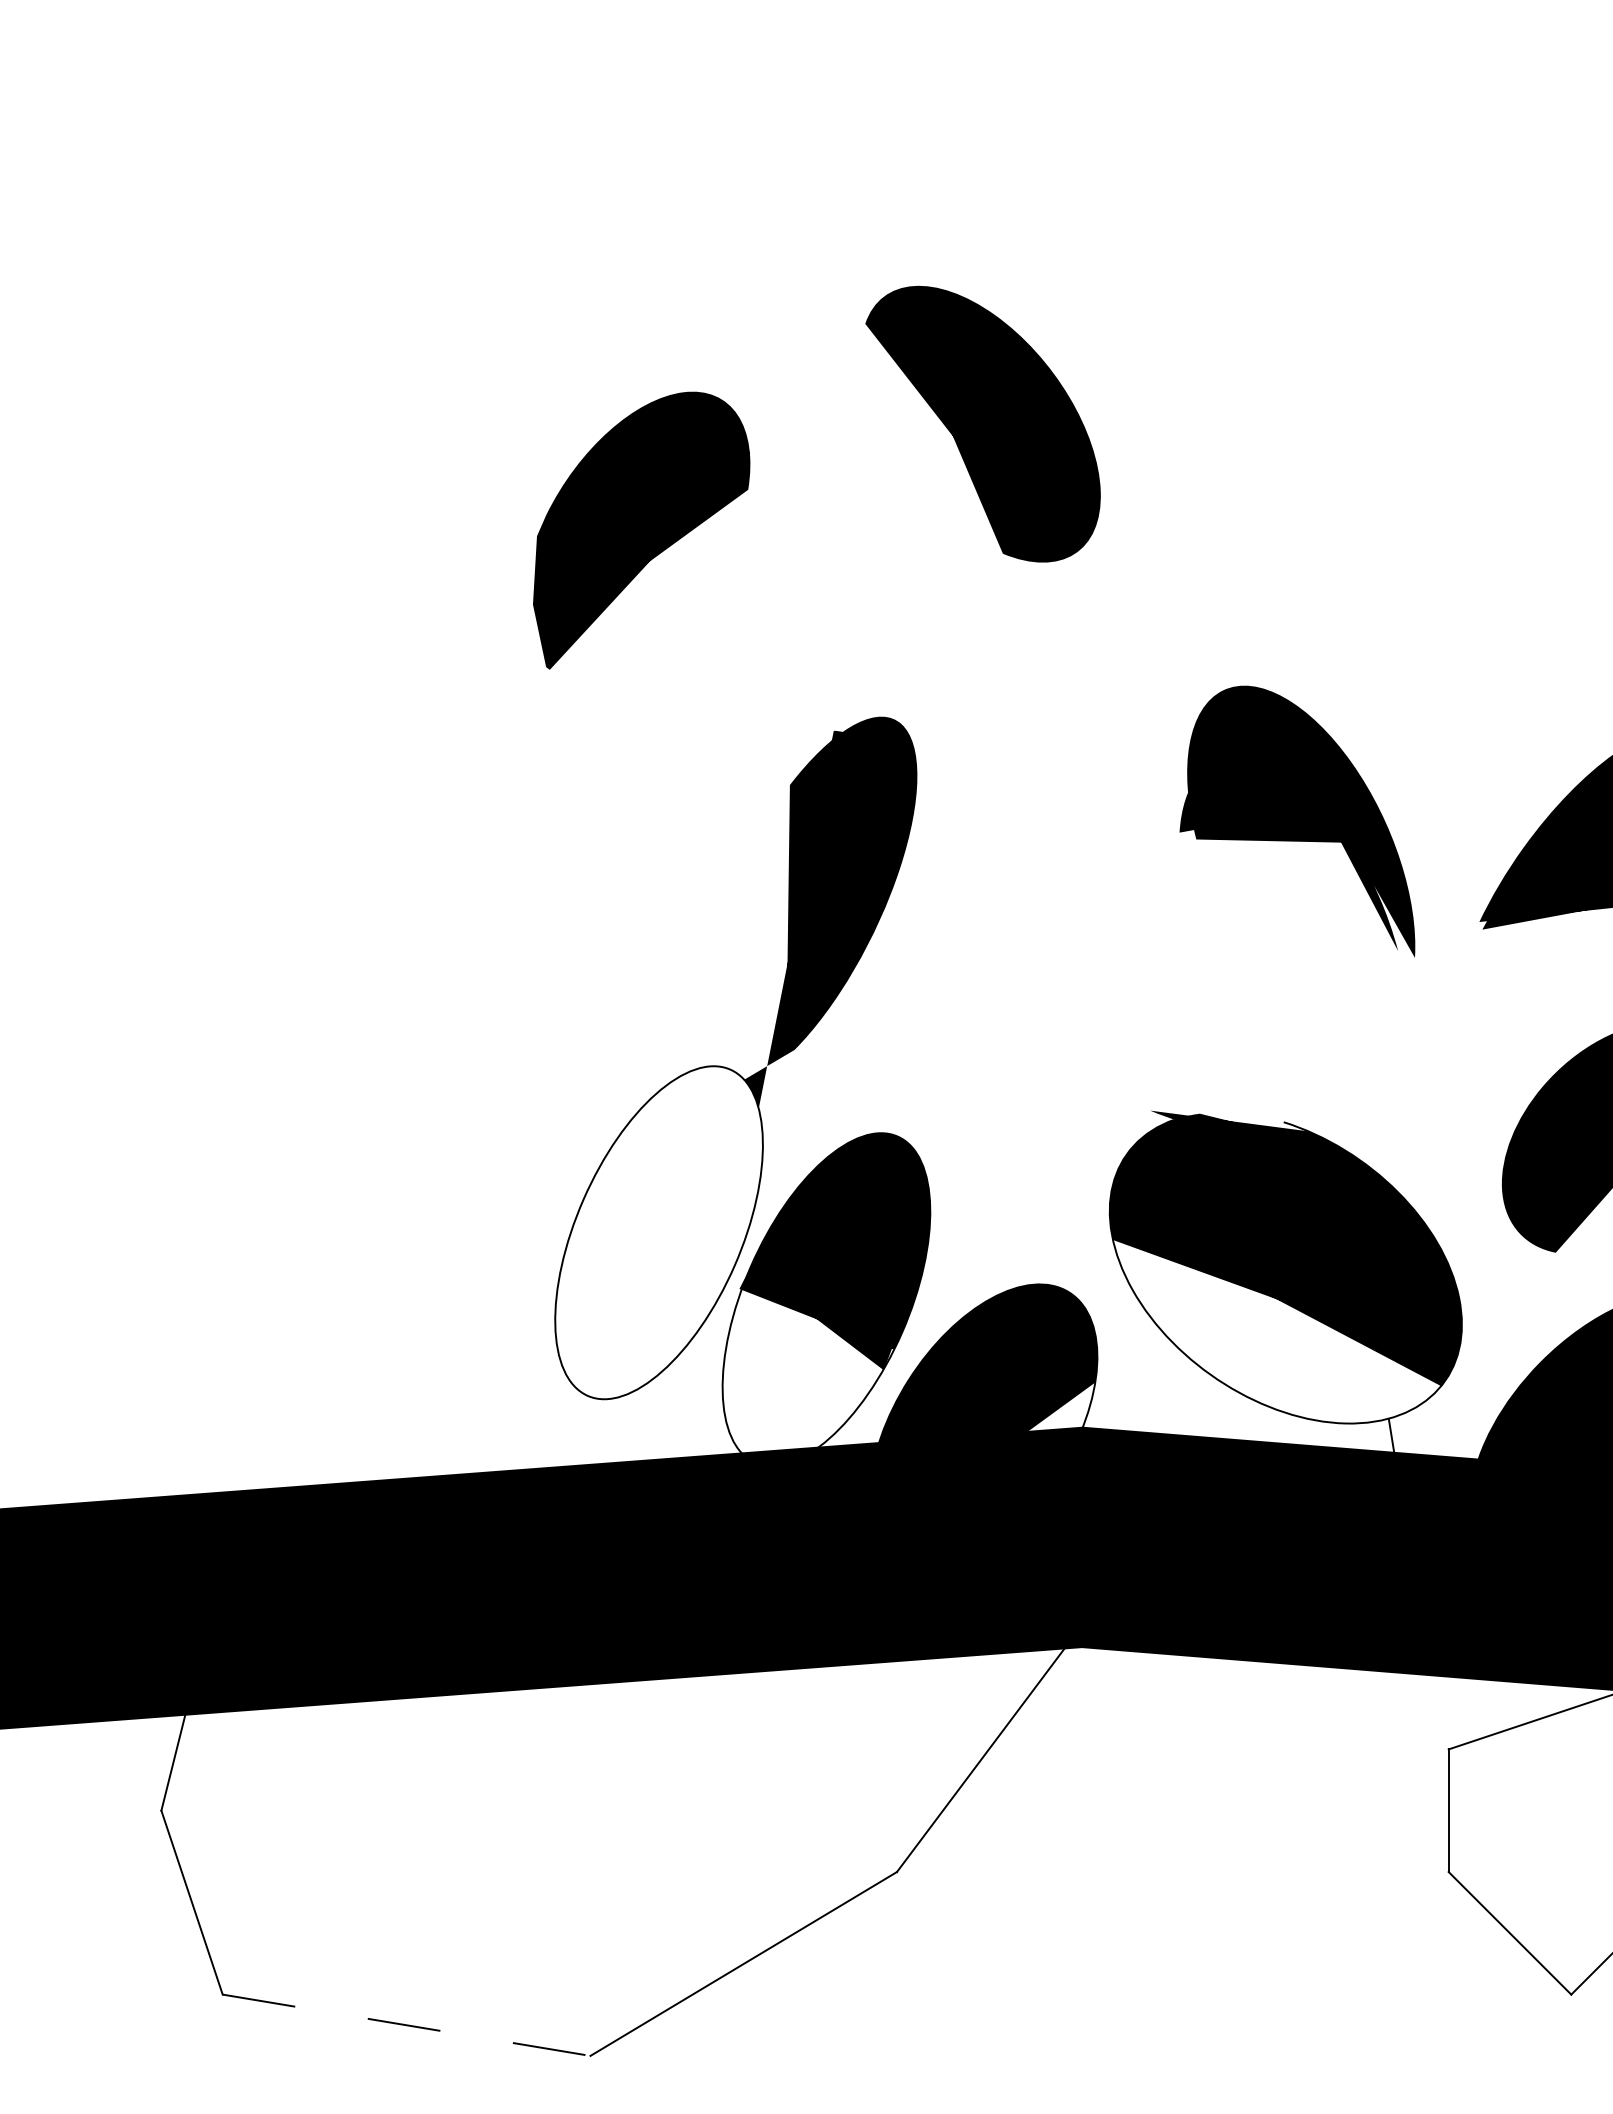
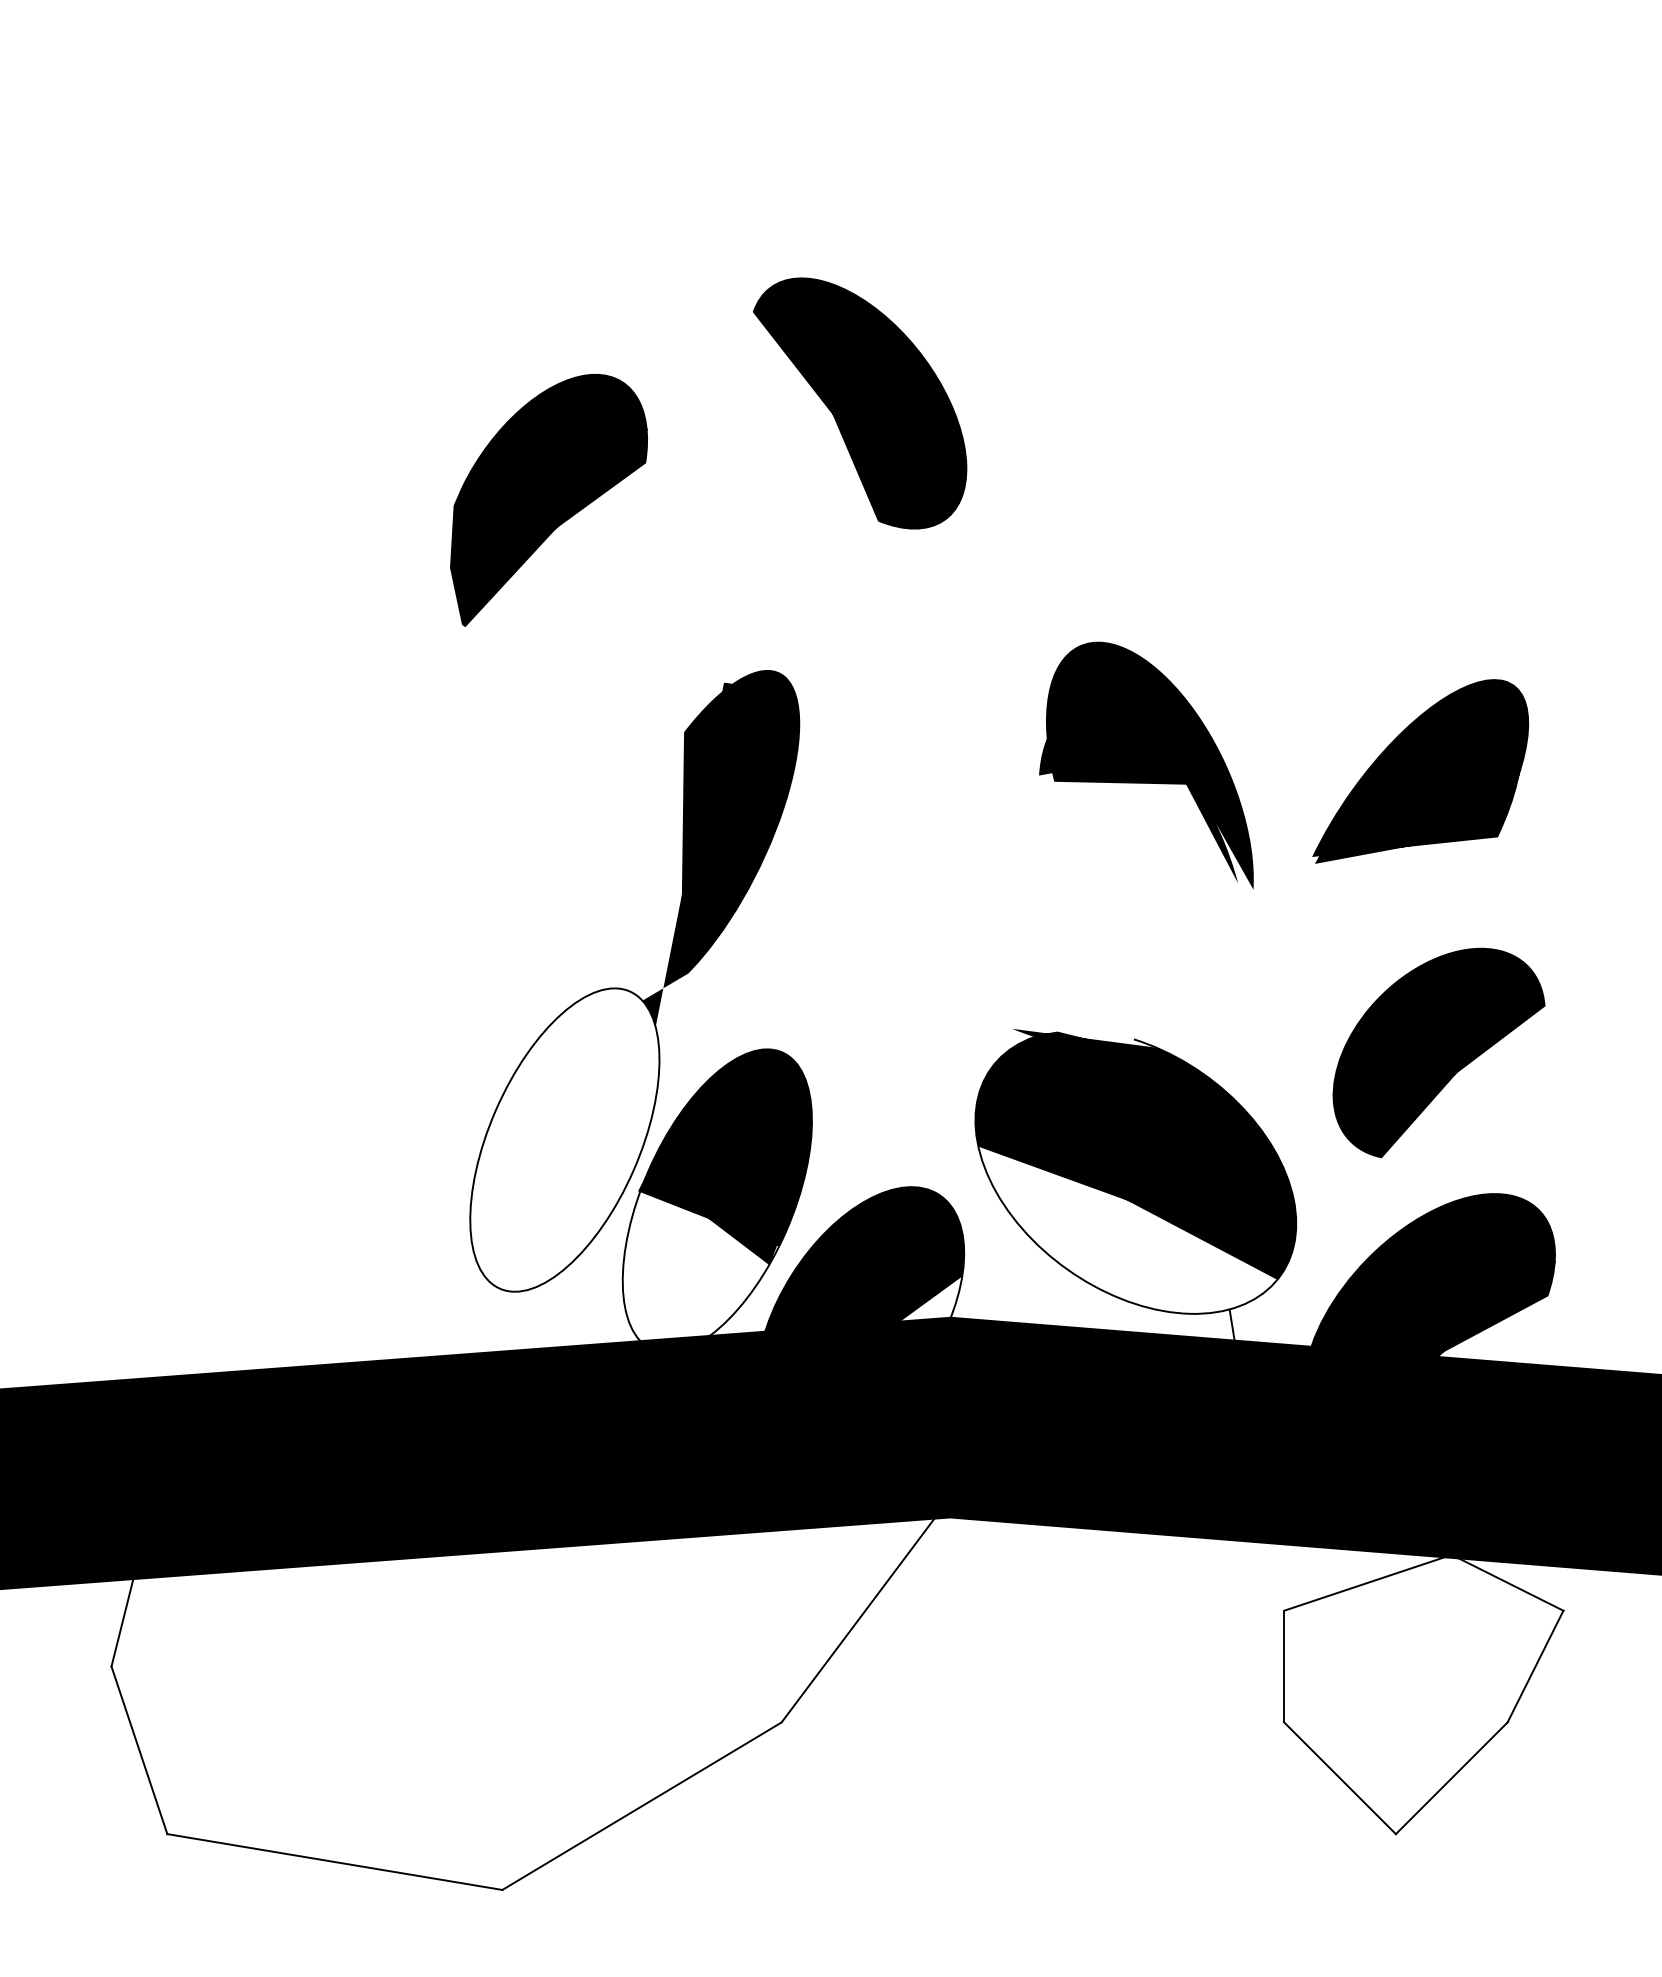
line: (406, 2025) -> (334, 1862), dashed -> solid

